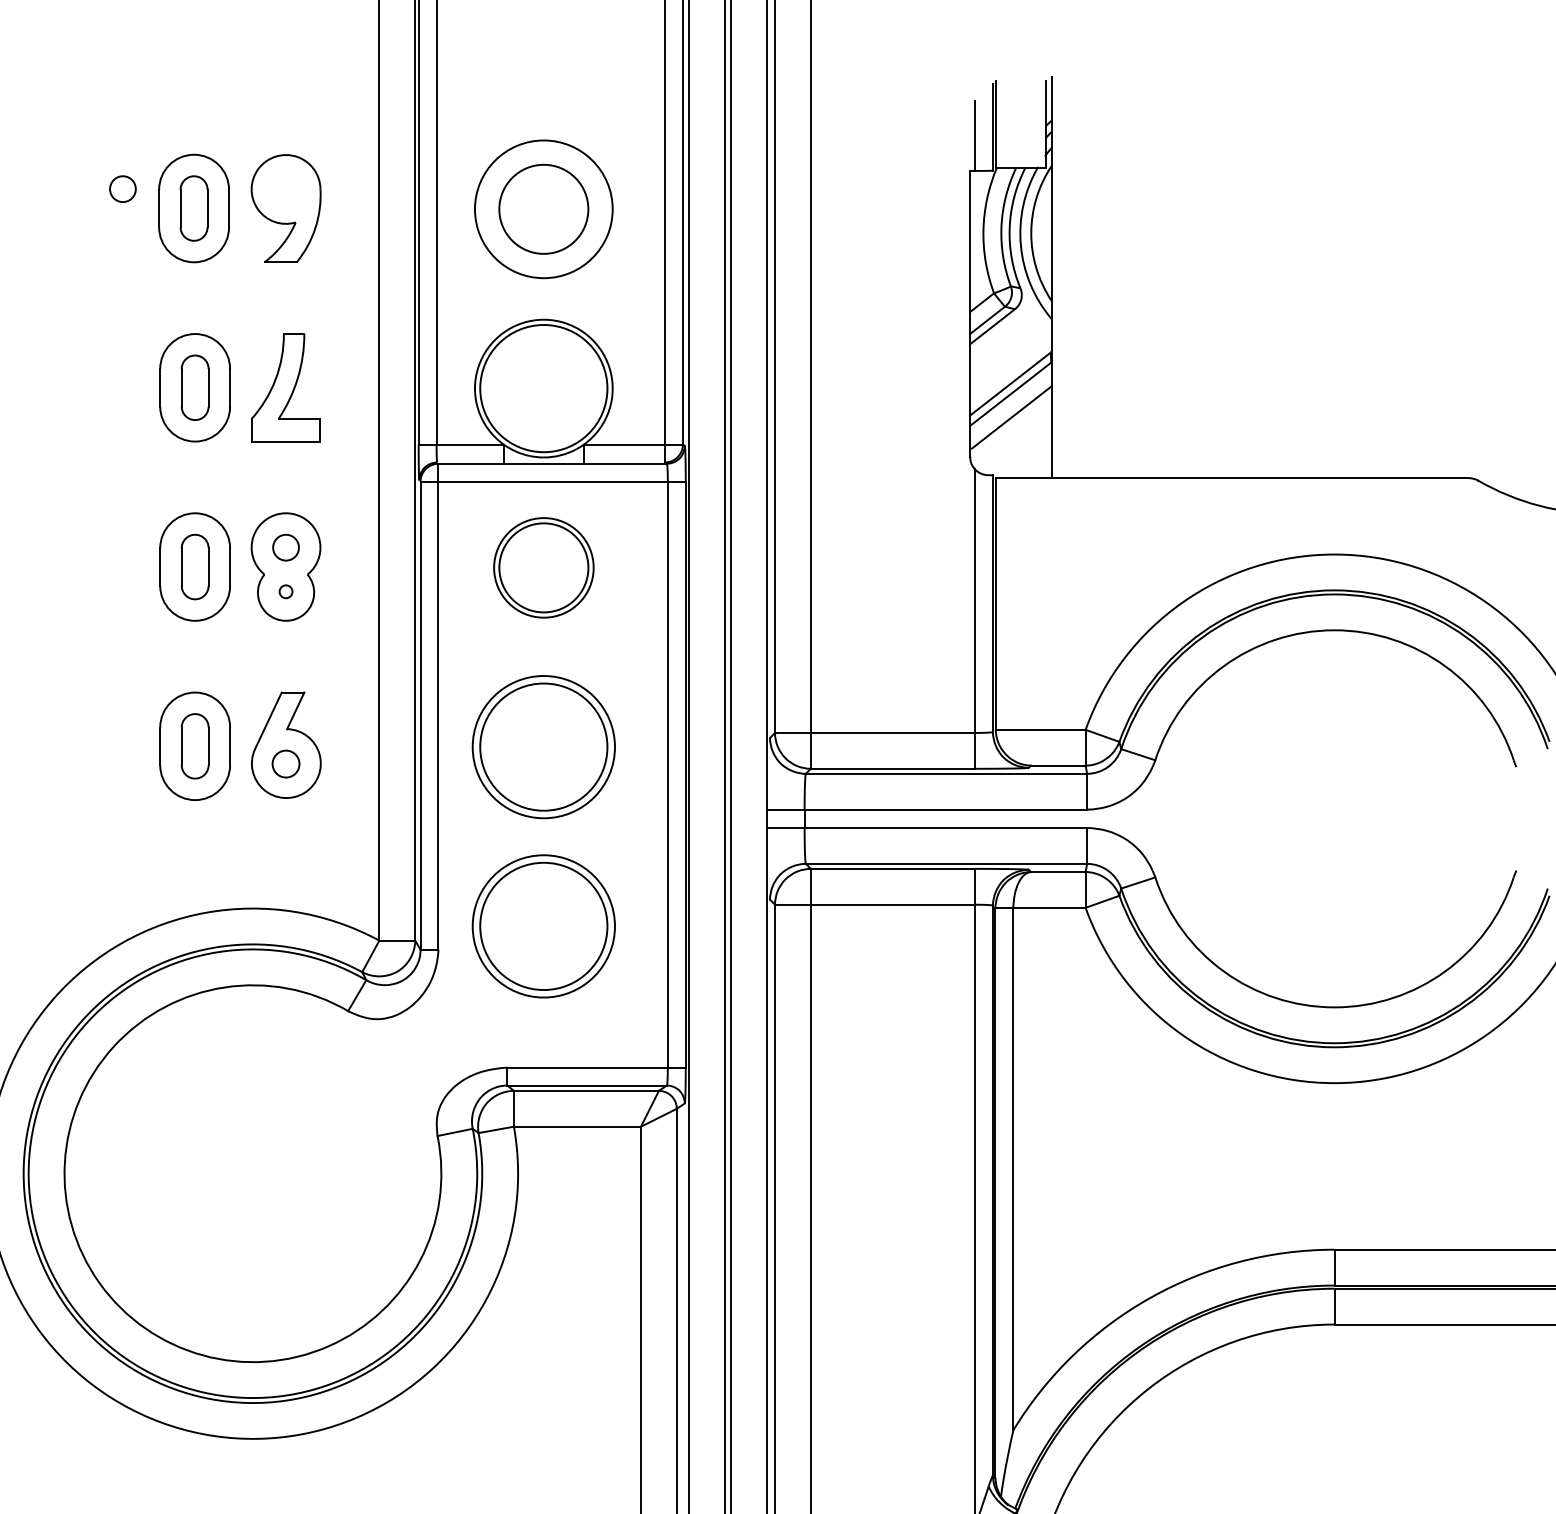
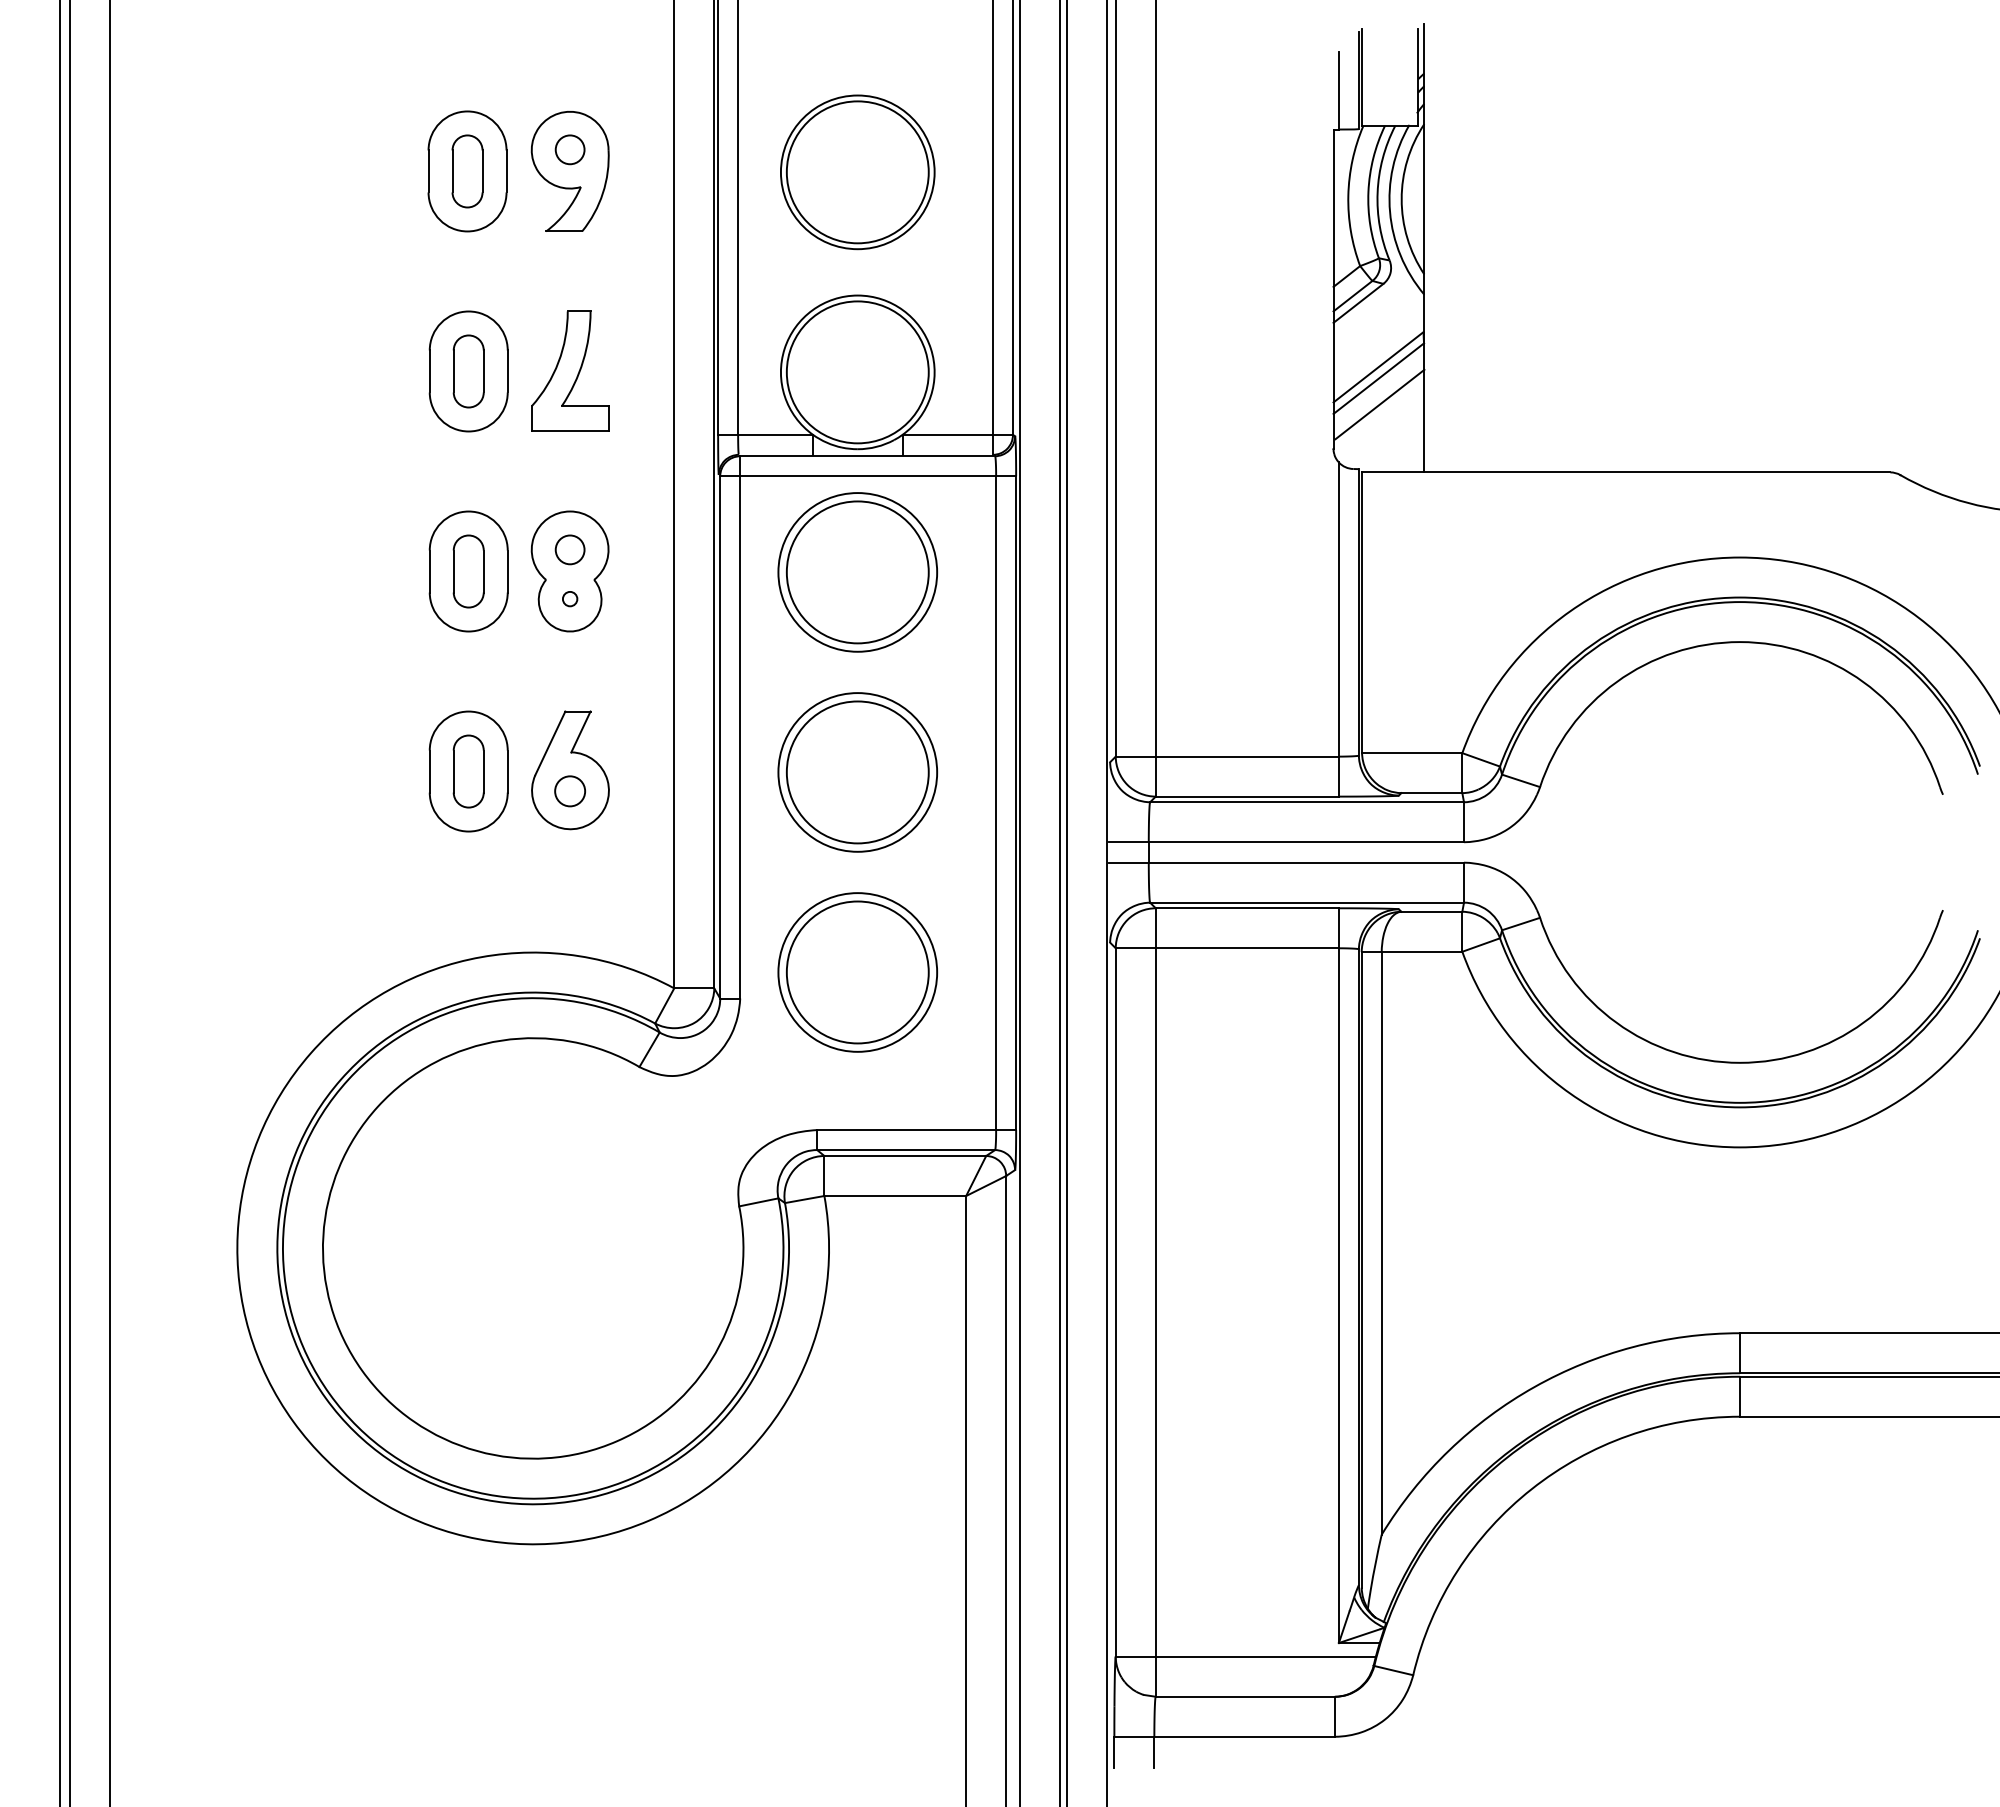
circle: (122, 188) -> (569, 149), moved
circle: (543, 209) -> (857, 172), size x1.43
part: (543, 567) -> (857, 572), size x1.43

